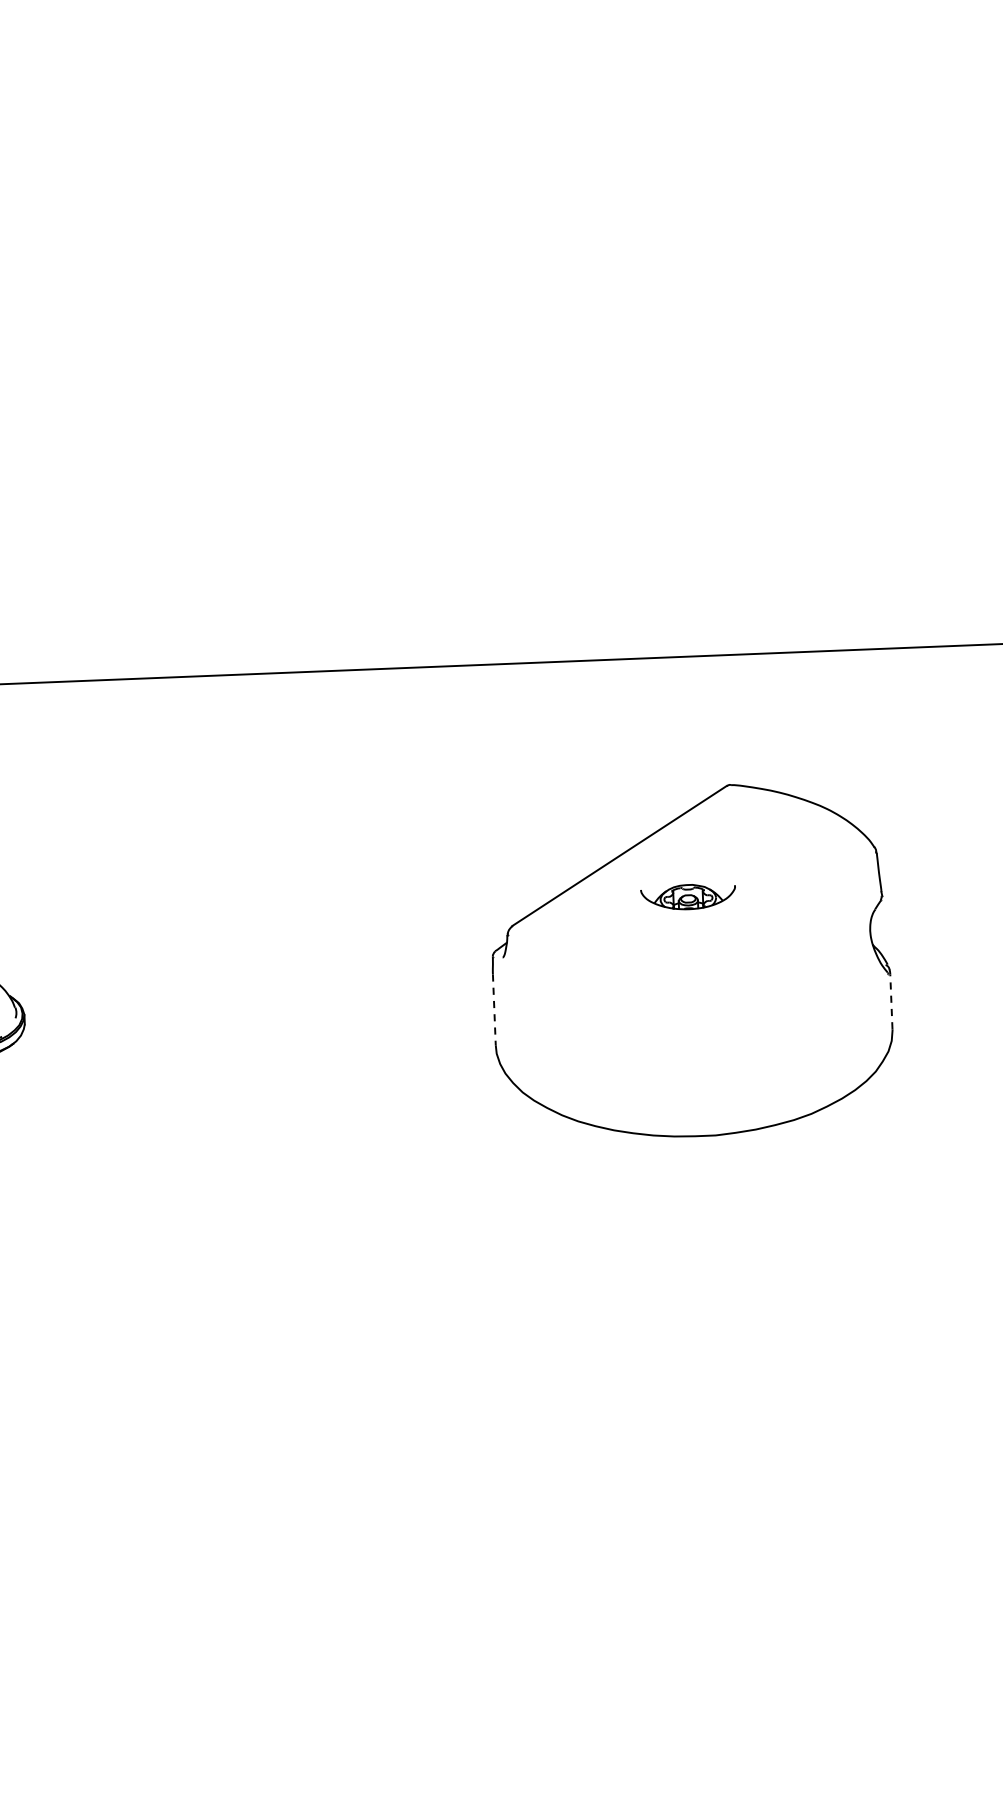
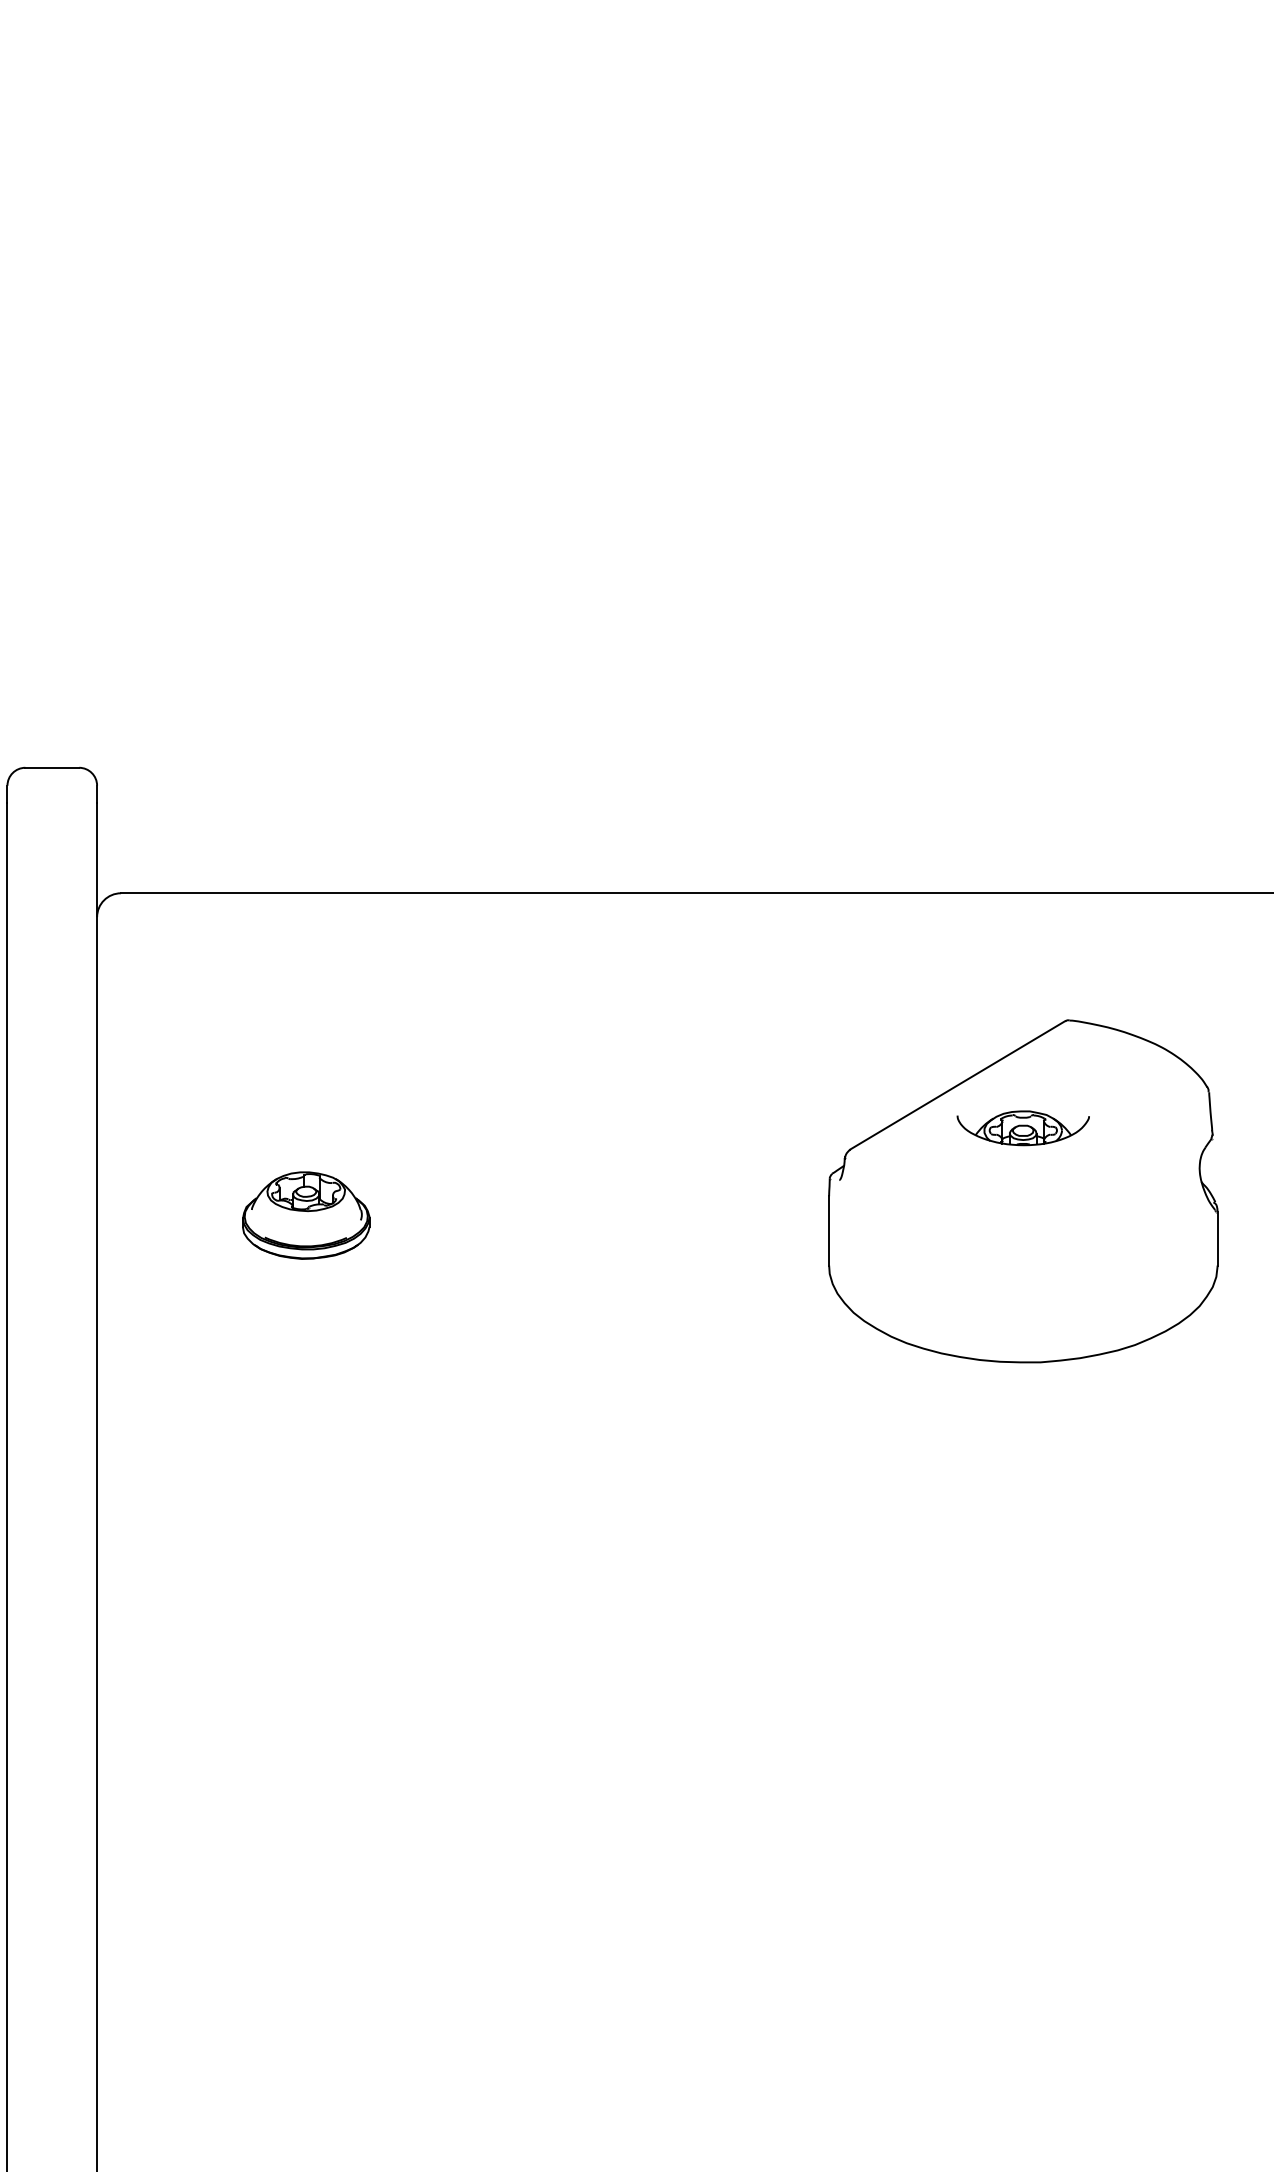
part: (687, 897) -> (1022, 1128), size x1.43
line: (891, 1001) -> (1217, 1238), dashed -> solid
line: (494, 1009) -> (829, 1230), dashed -> solid

